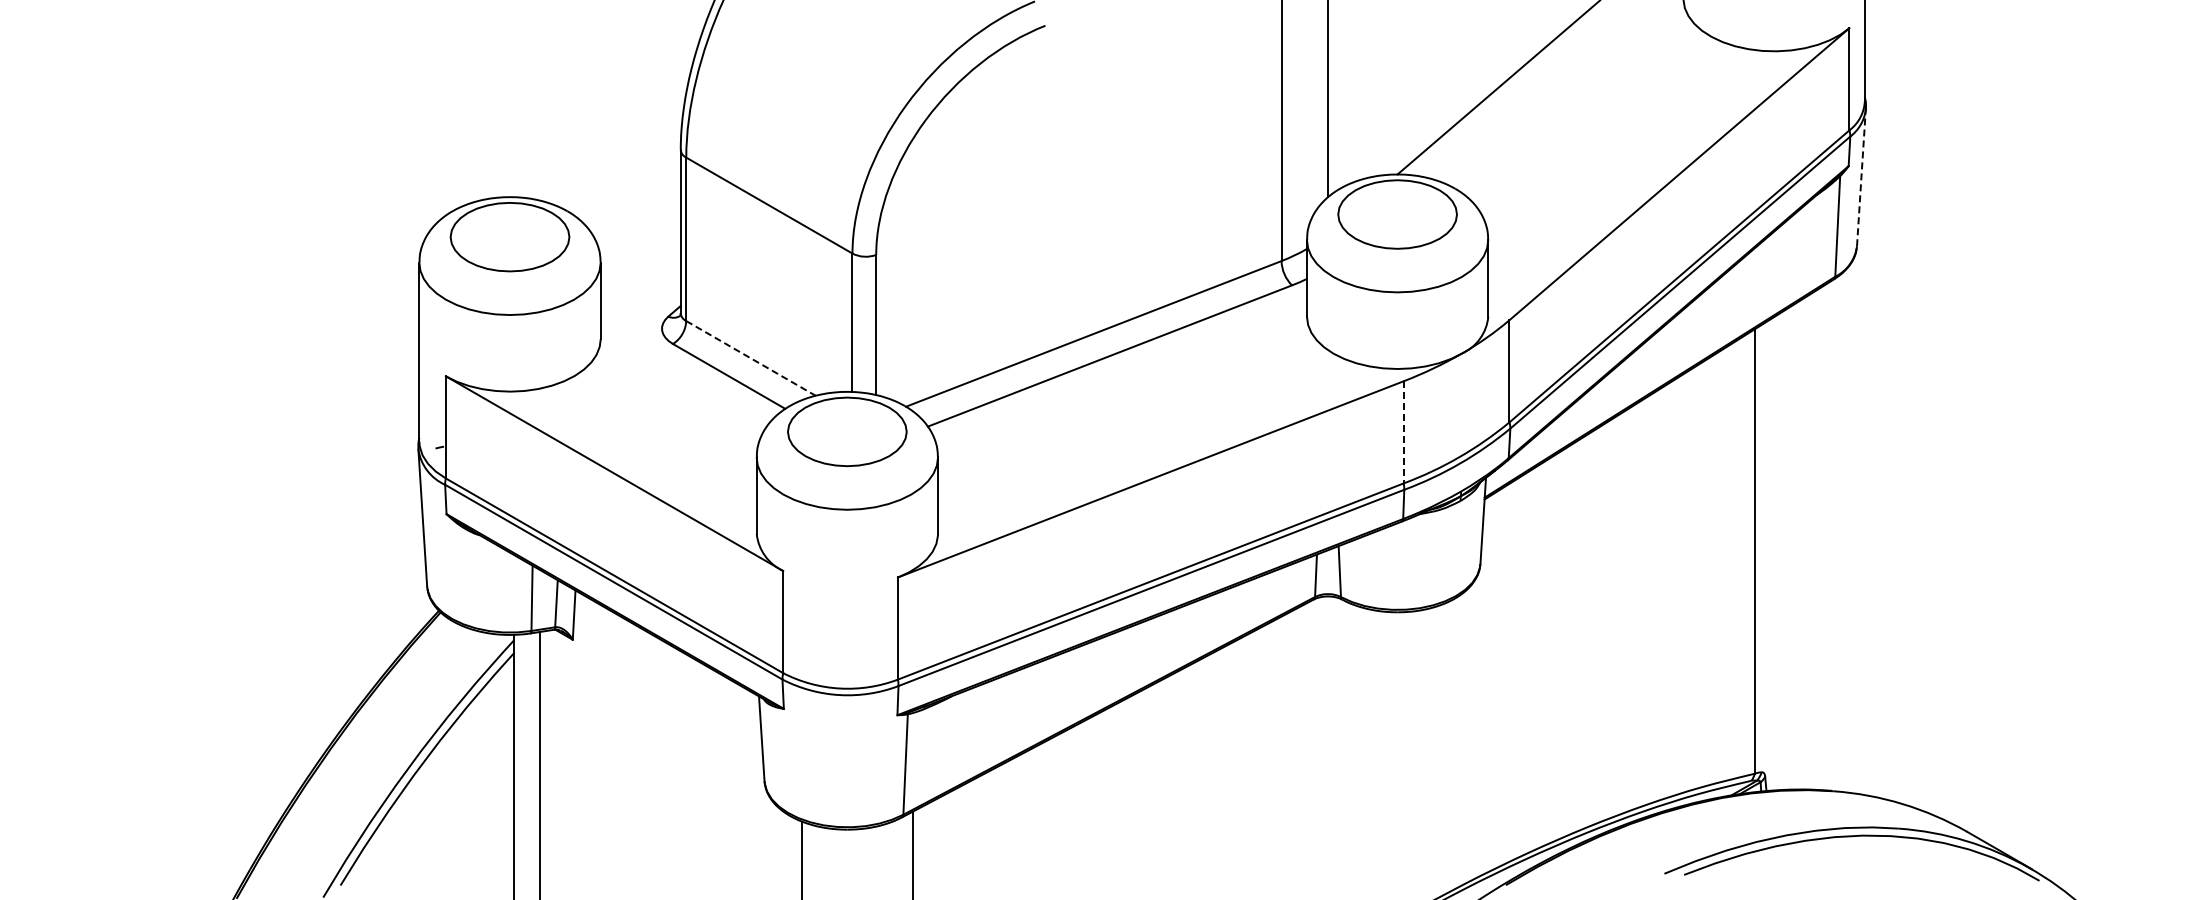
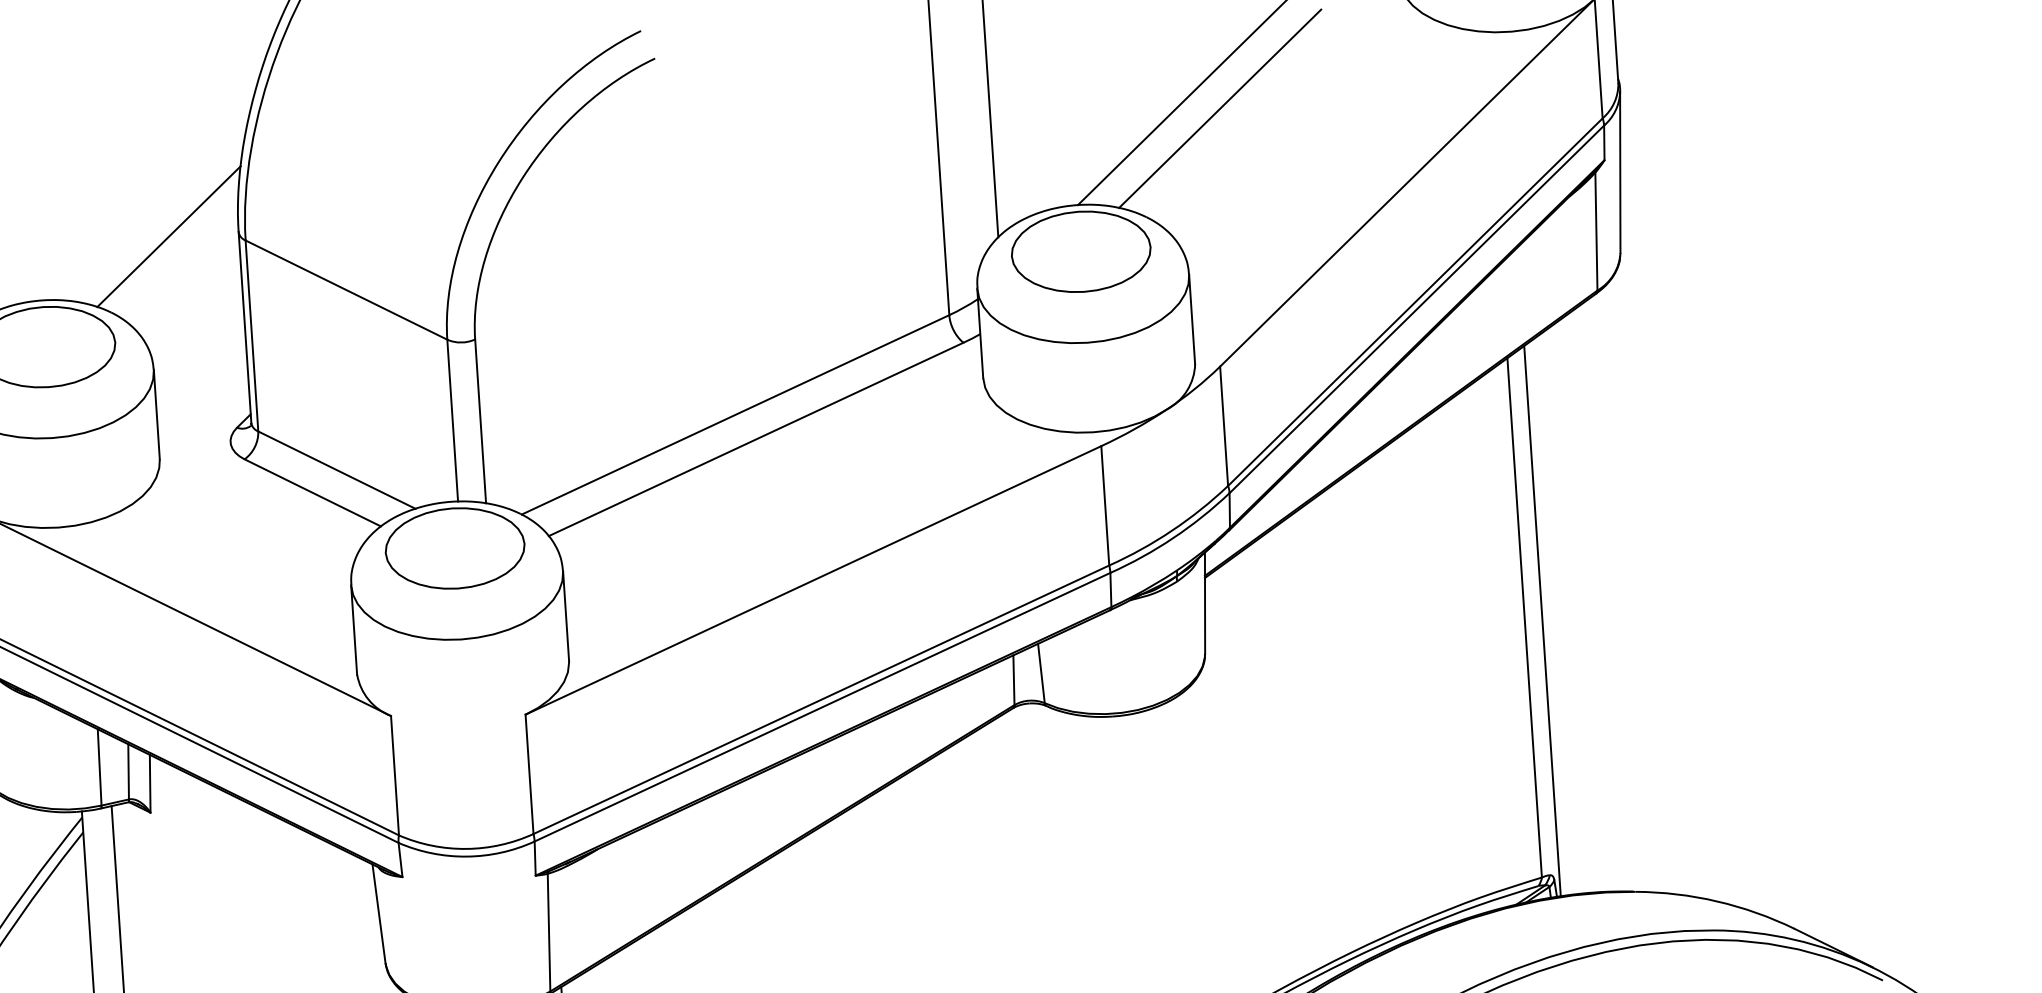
line: (1523, 100) -> (1219, 108), added
line: (621, 149) -> (169, 236), added
line: (1861, 177) -> (1620, 172), dashed -> solid
line: (751, 358) -> (337, 470), dashed -> solid
line: (1403, 432) -> (1105, 506), dashed -> solid
line: (1769, 554) -> (1542, 620), added

